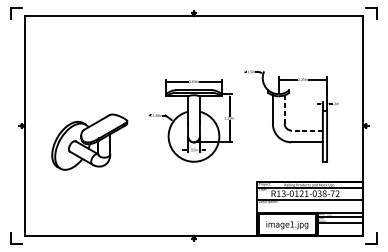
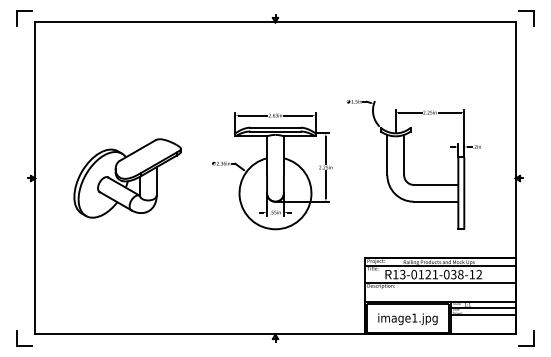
line: (284, 109) -> (404, 154), dashed -> solid
line: (306, 130) -> (435, 184), dashed -> solid
part: (89, 142) -> (127, 178), moved
text: (332, 193) -> (472, 274), R13-0121-038-72 -> R13-0121-038-12

